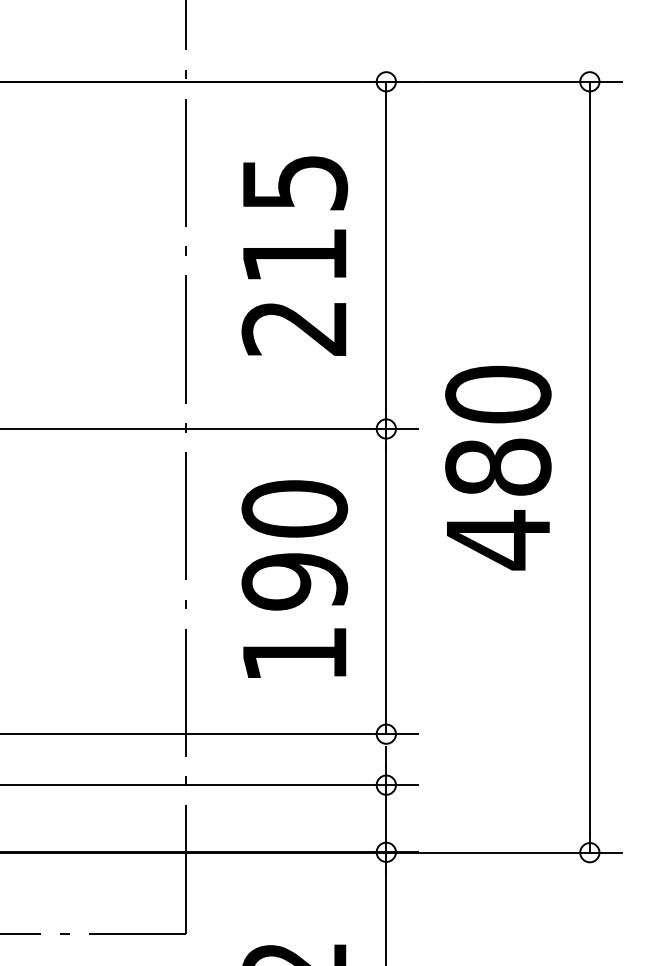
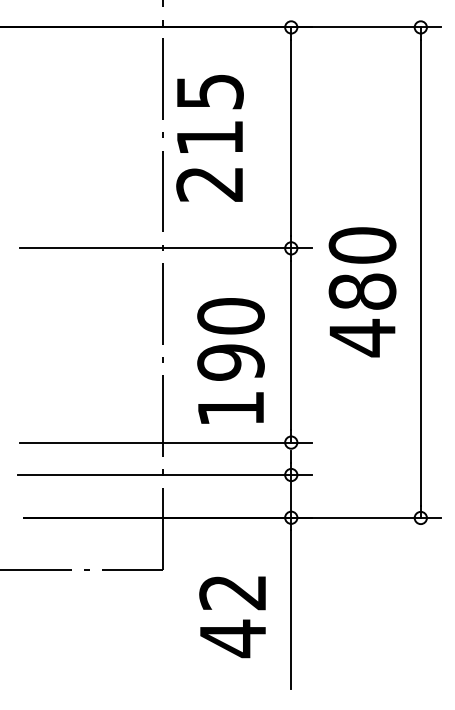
text: (293, 256) -> (209, 138), moved
text: (498, 468) -> (362, 292), moved
text: (293, 578) -> (230, 360), moved

